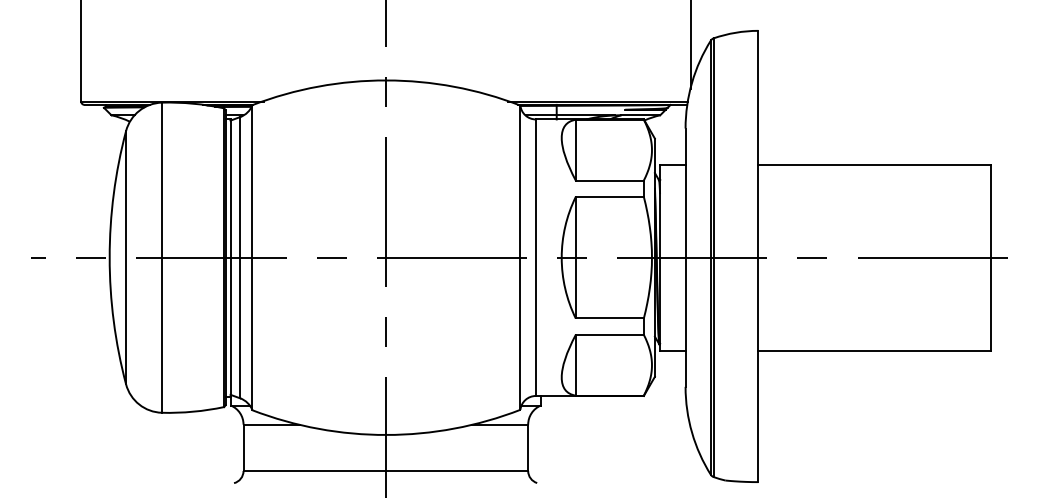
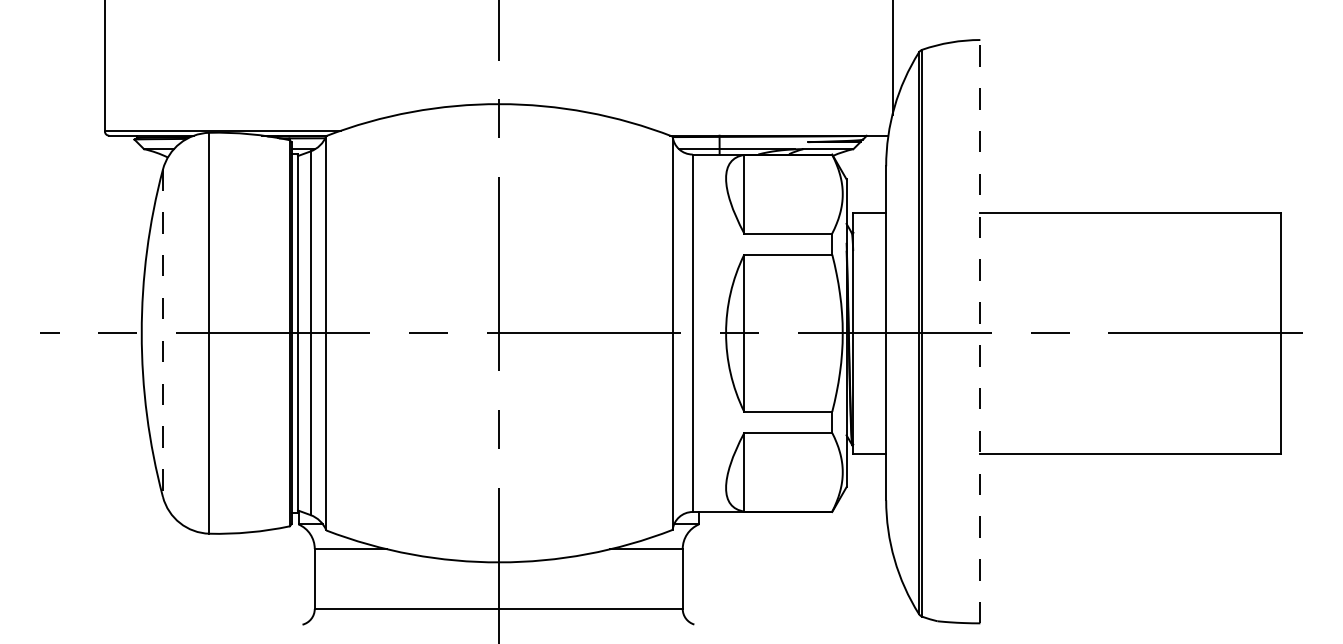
line: (597, 101) -> (772, 131), removed
line: (758, 256) -> (980, 331), solid -> dashed
line: (125, 257) -> (162, 333), solid -> dashed

